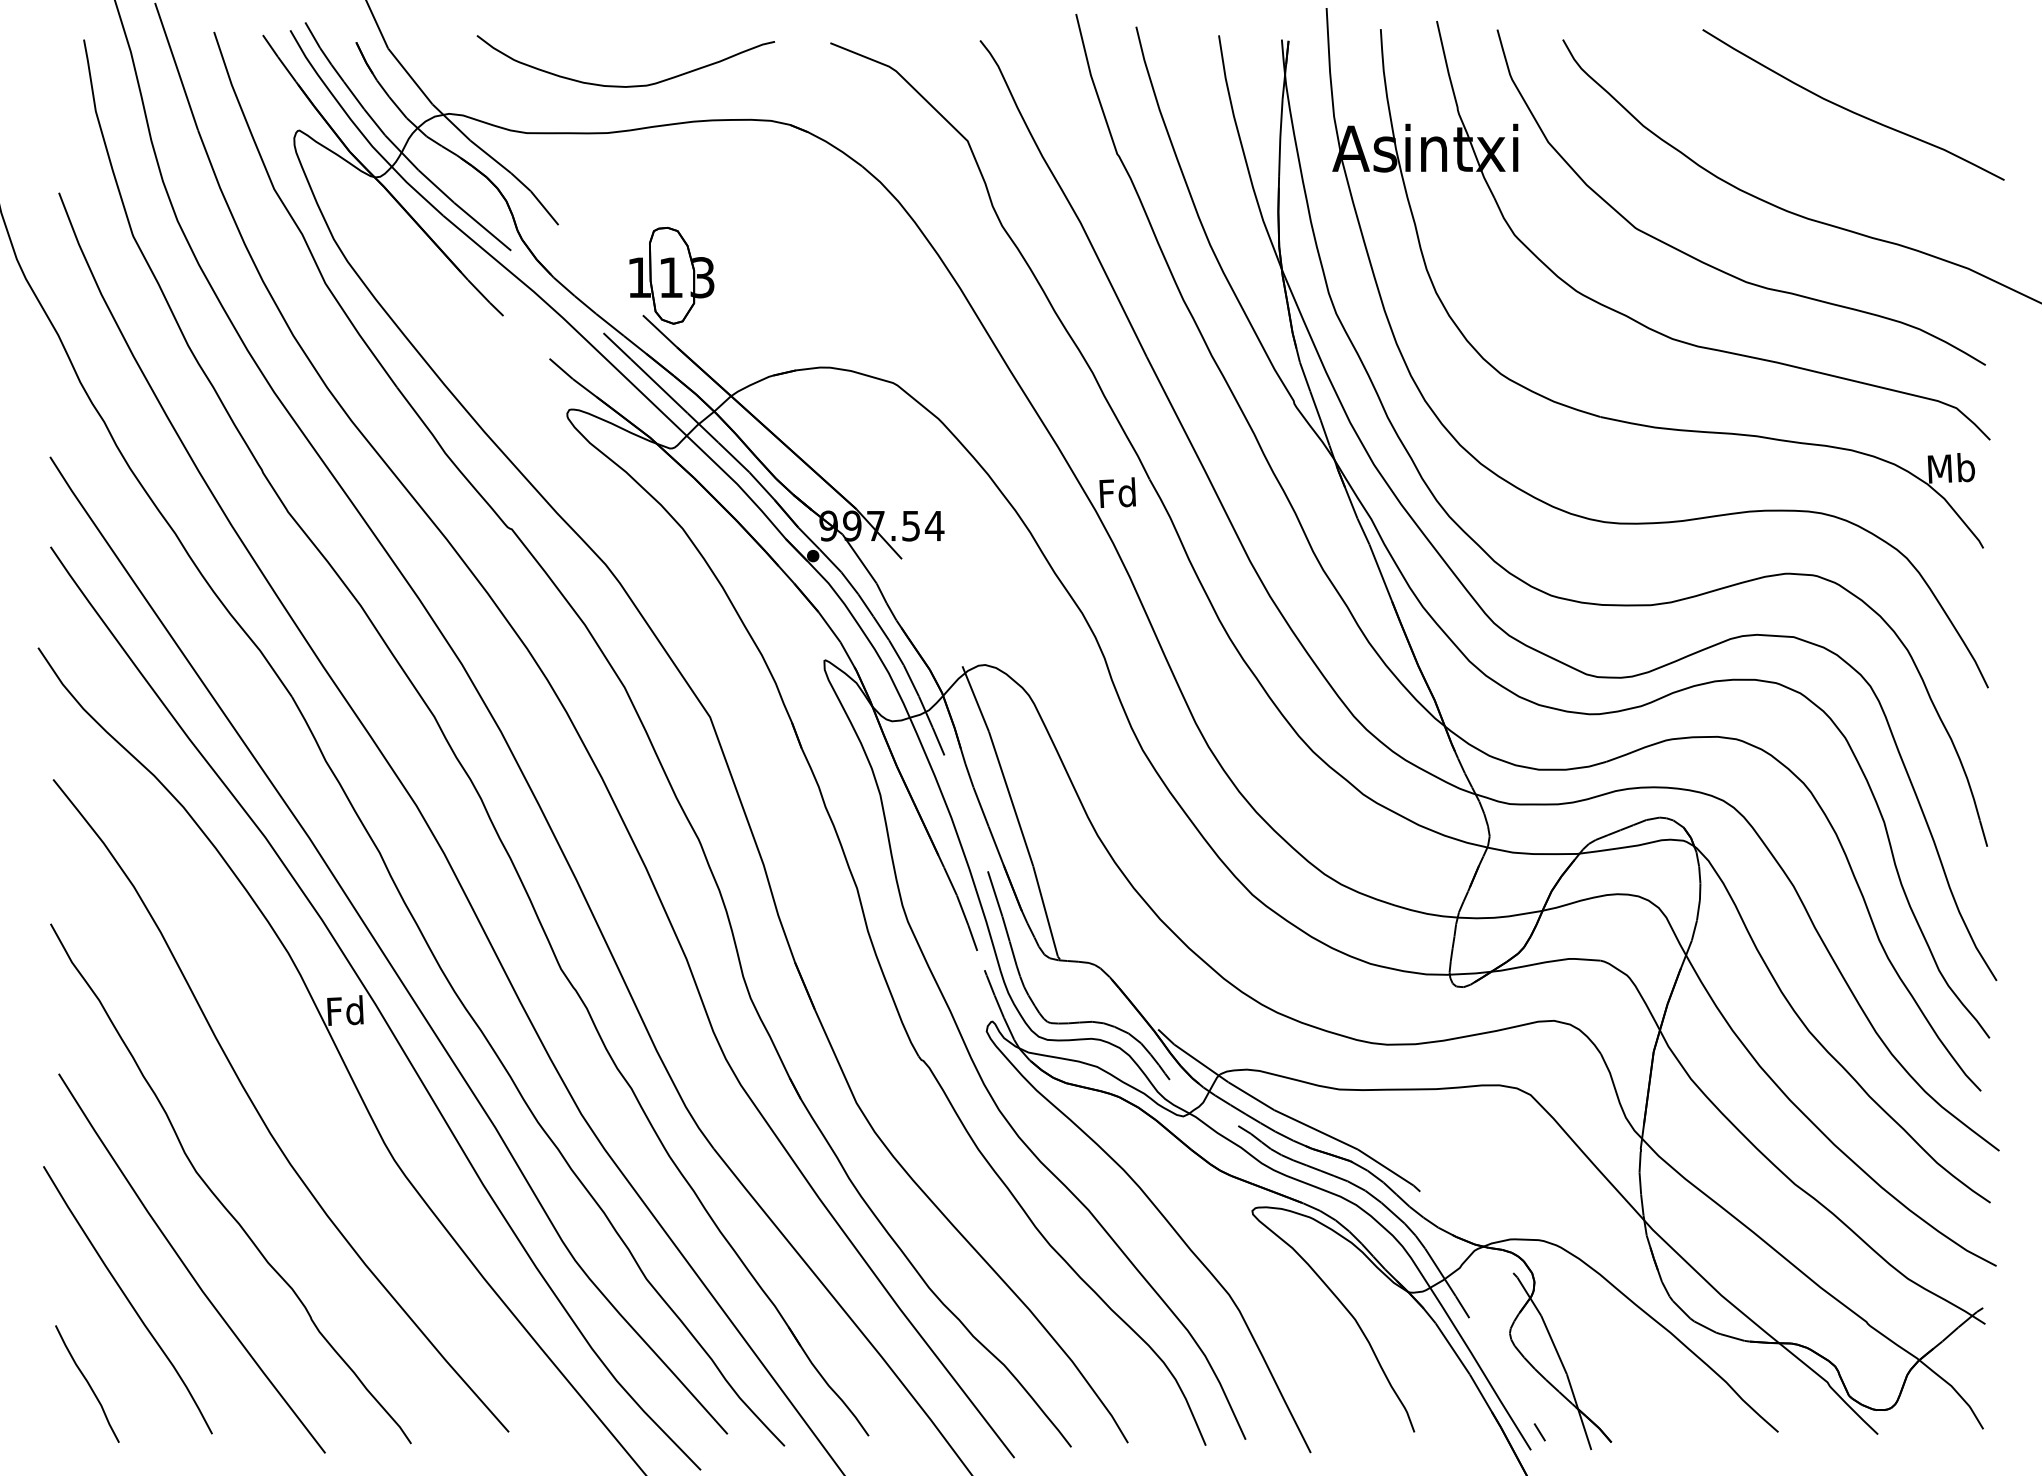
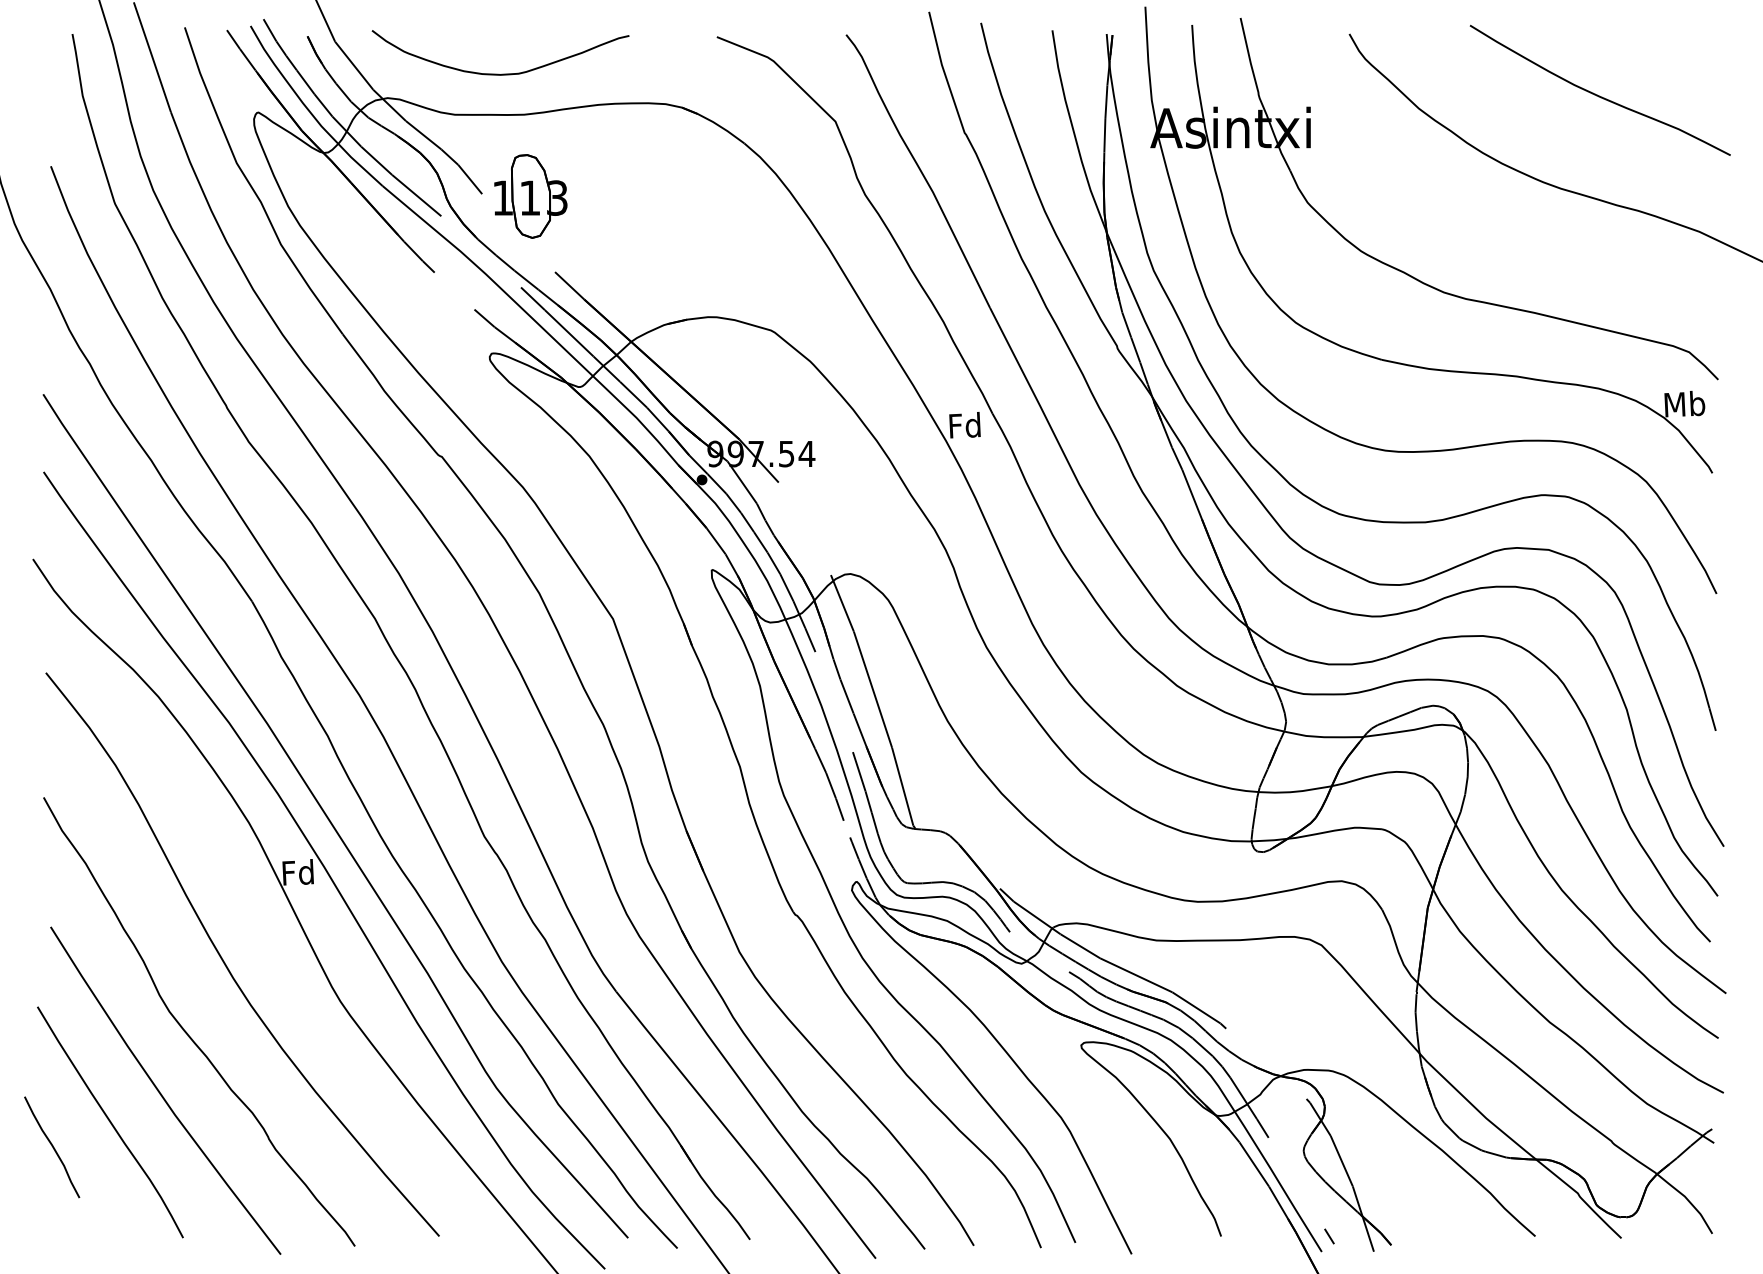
curve: (622, 85) -> (497, 73), moved
curve: (1712, 265) -> (1478, 229), removed
part: (671, 275) -> (530, 196), moved
curve: (87, 1383) -> (52, 1146), moved

